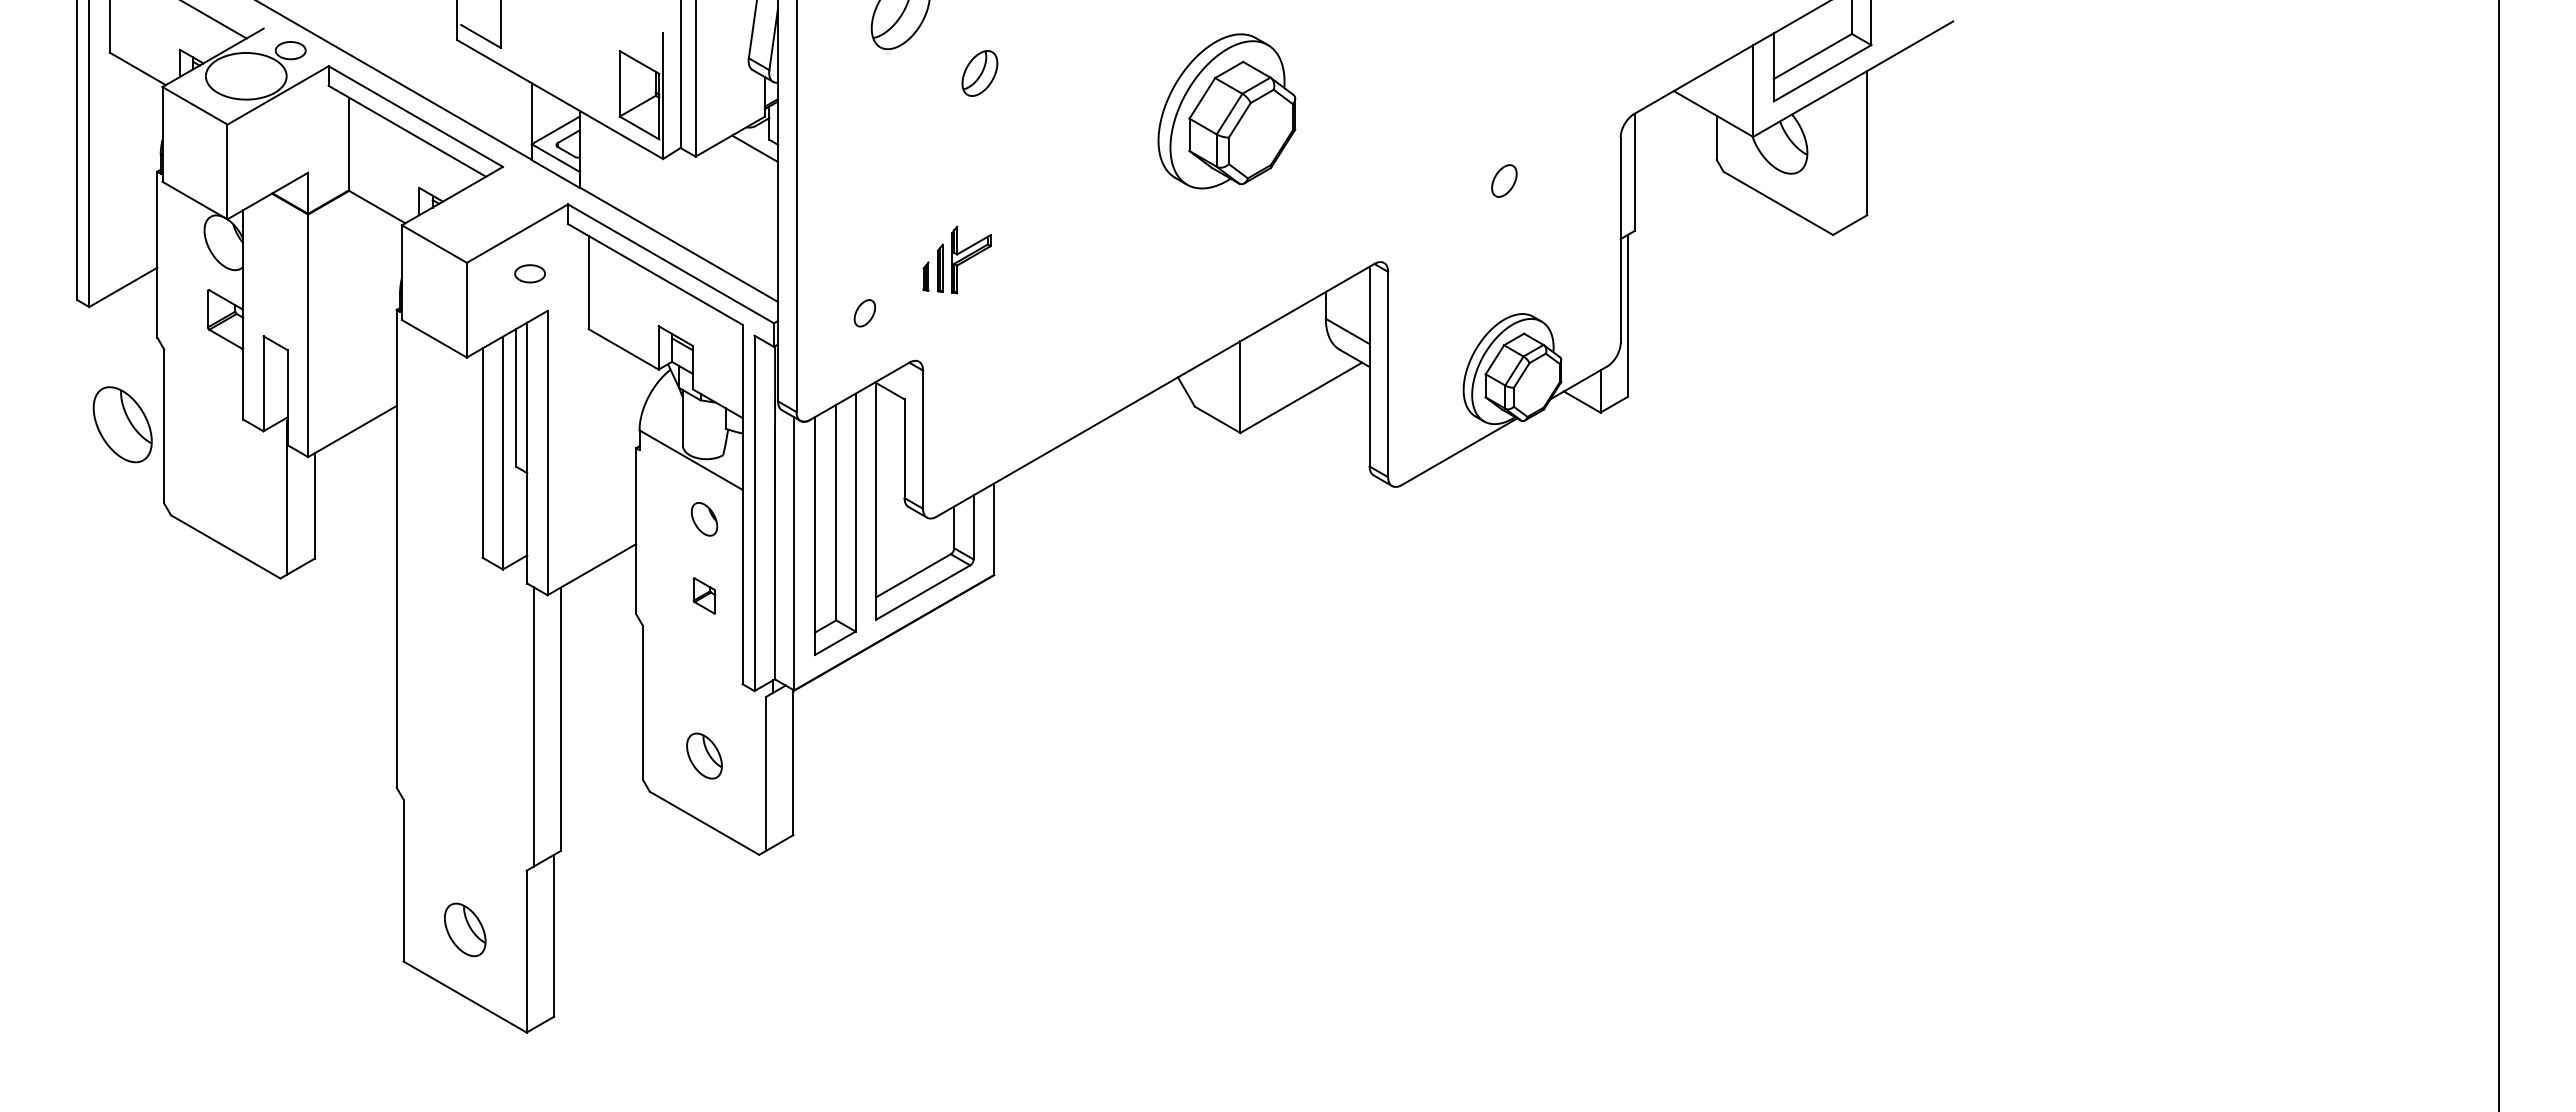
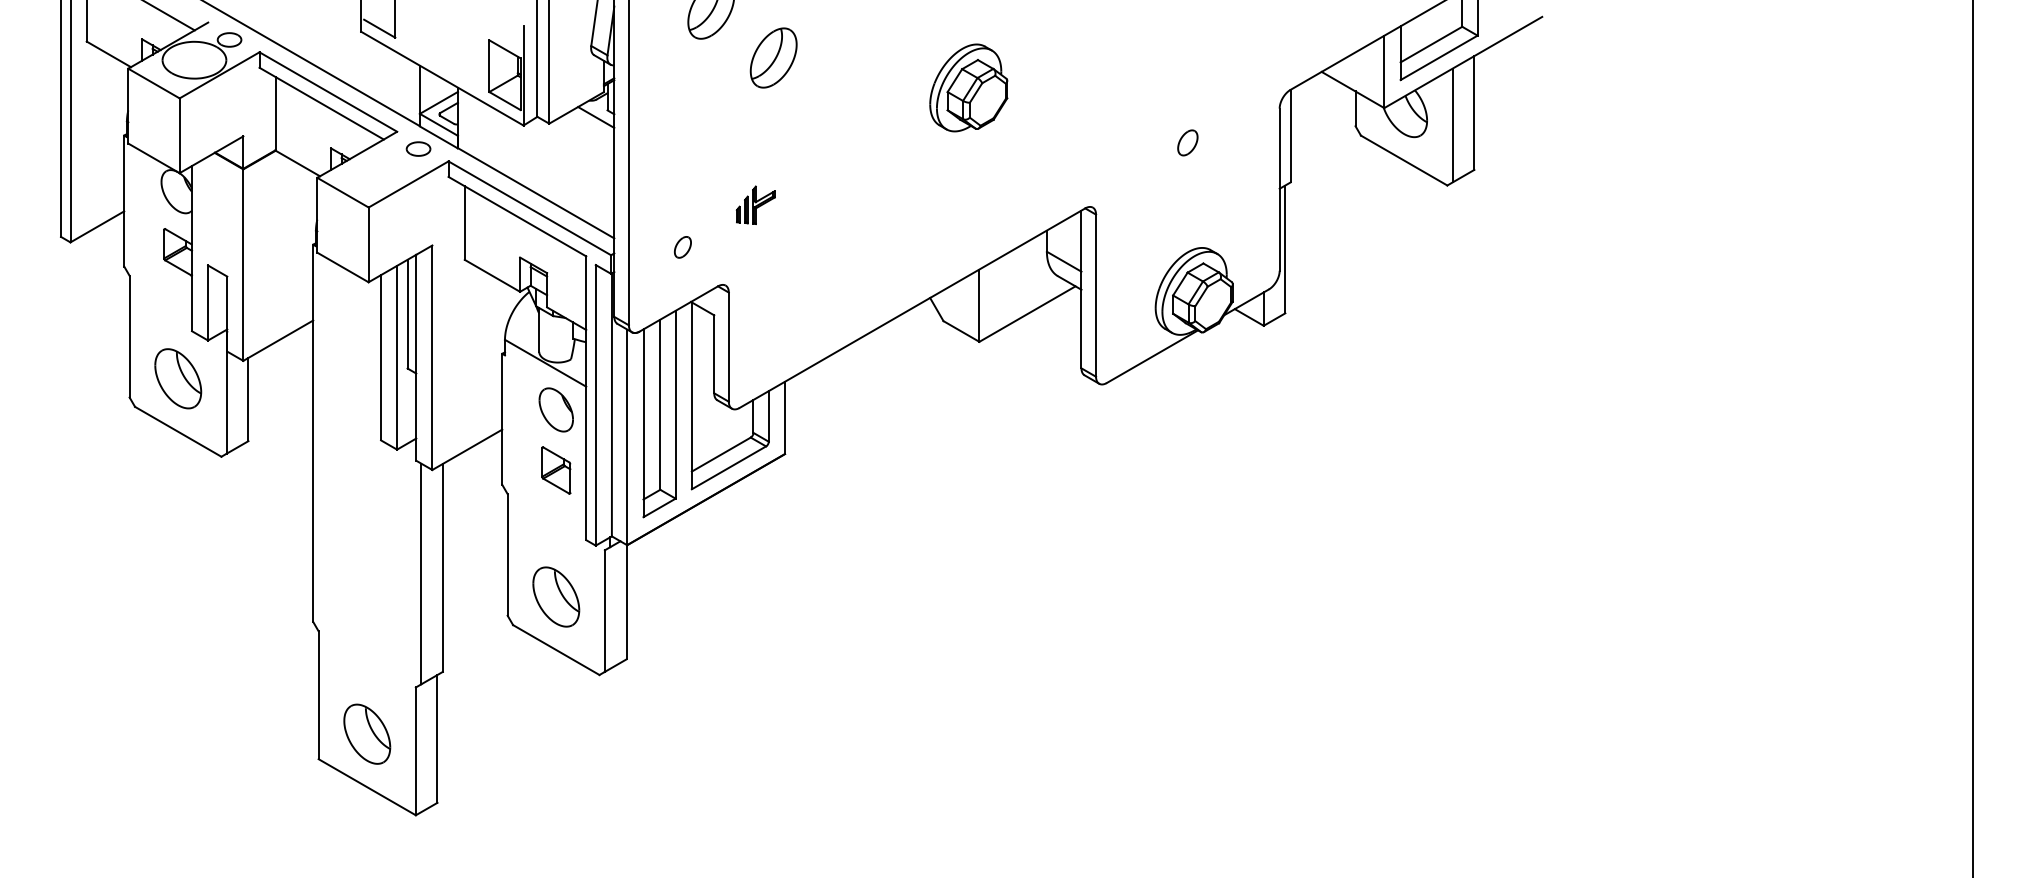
part: (979, 73) -> (773, 58), size x1.67
part: (1226, 111) -> (968, 88), size x0.71
line: (1839, 158) -> (1452, 125), added
part: (957, 259) -> (756, 204), size x0.71
part: (529, 273) -> (418, 148), moved
part: (122, 424) -> (178, 378), moved
part: (704, 519) -> (556, 410), size x1.67
part: (704, 595) -> (556, 470), size x1.67
part: (704, 755) -> (556, 596), size x1.67
part: (465, 929) -> (367, 733), size x1.43

